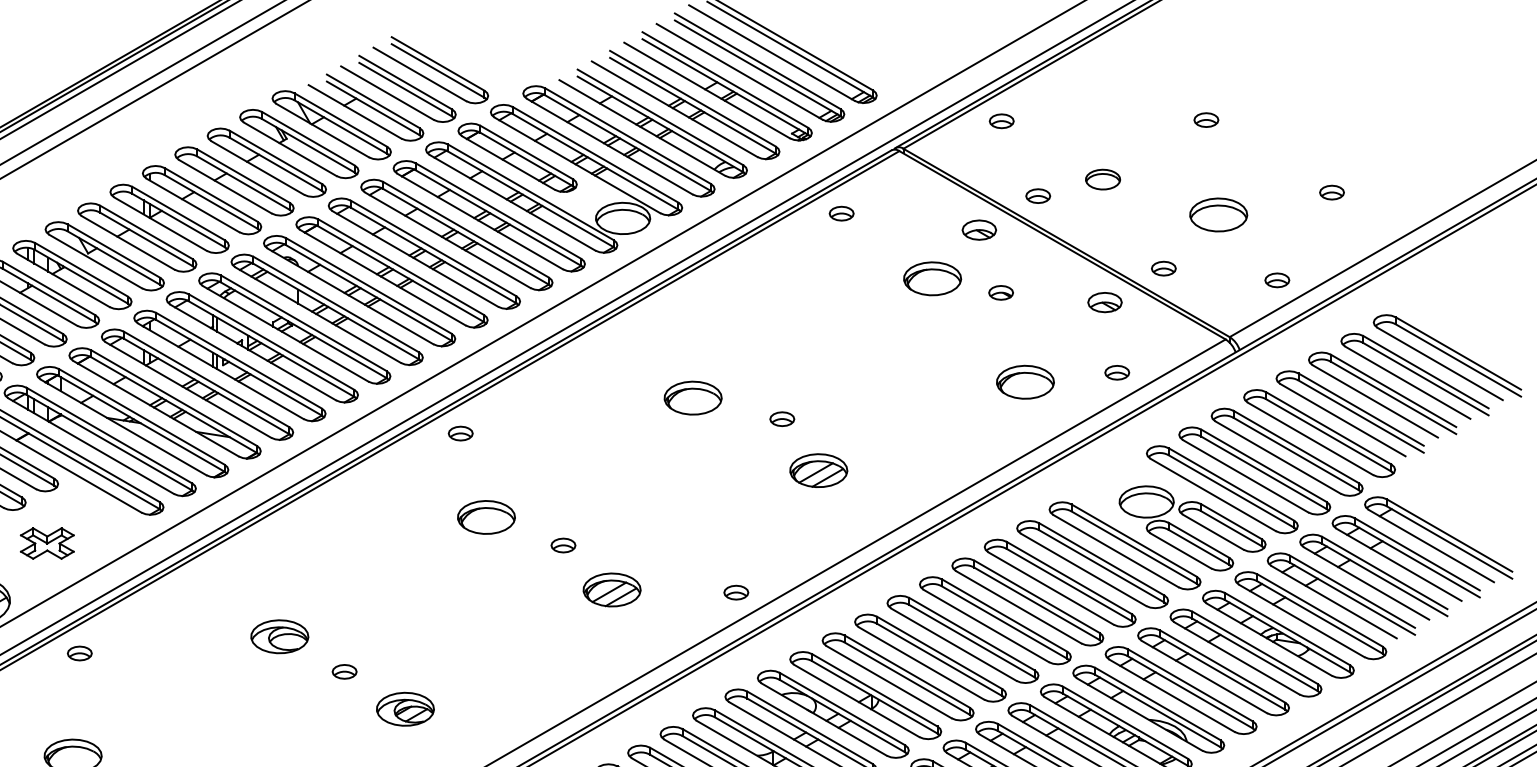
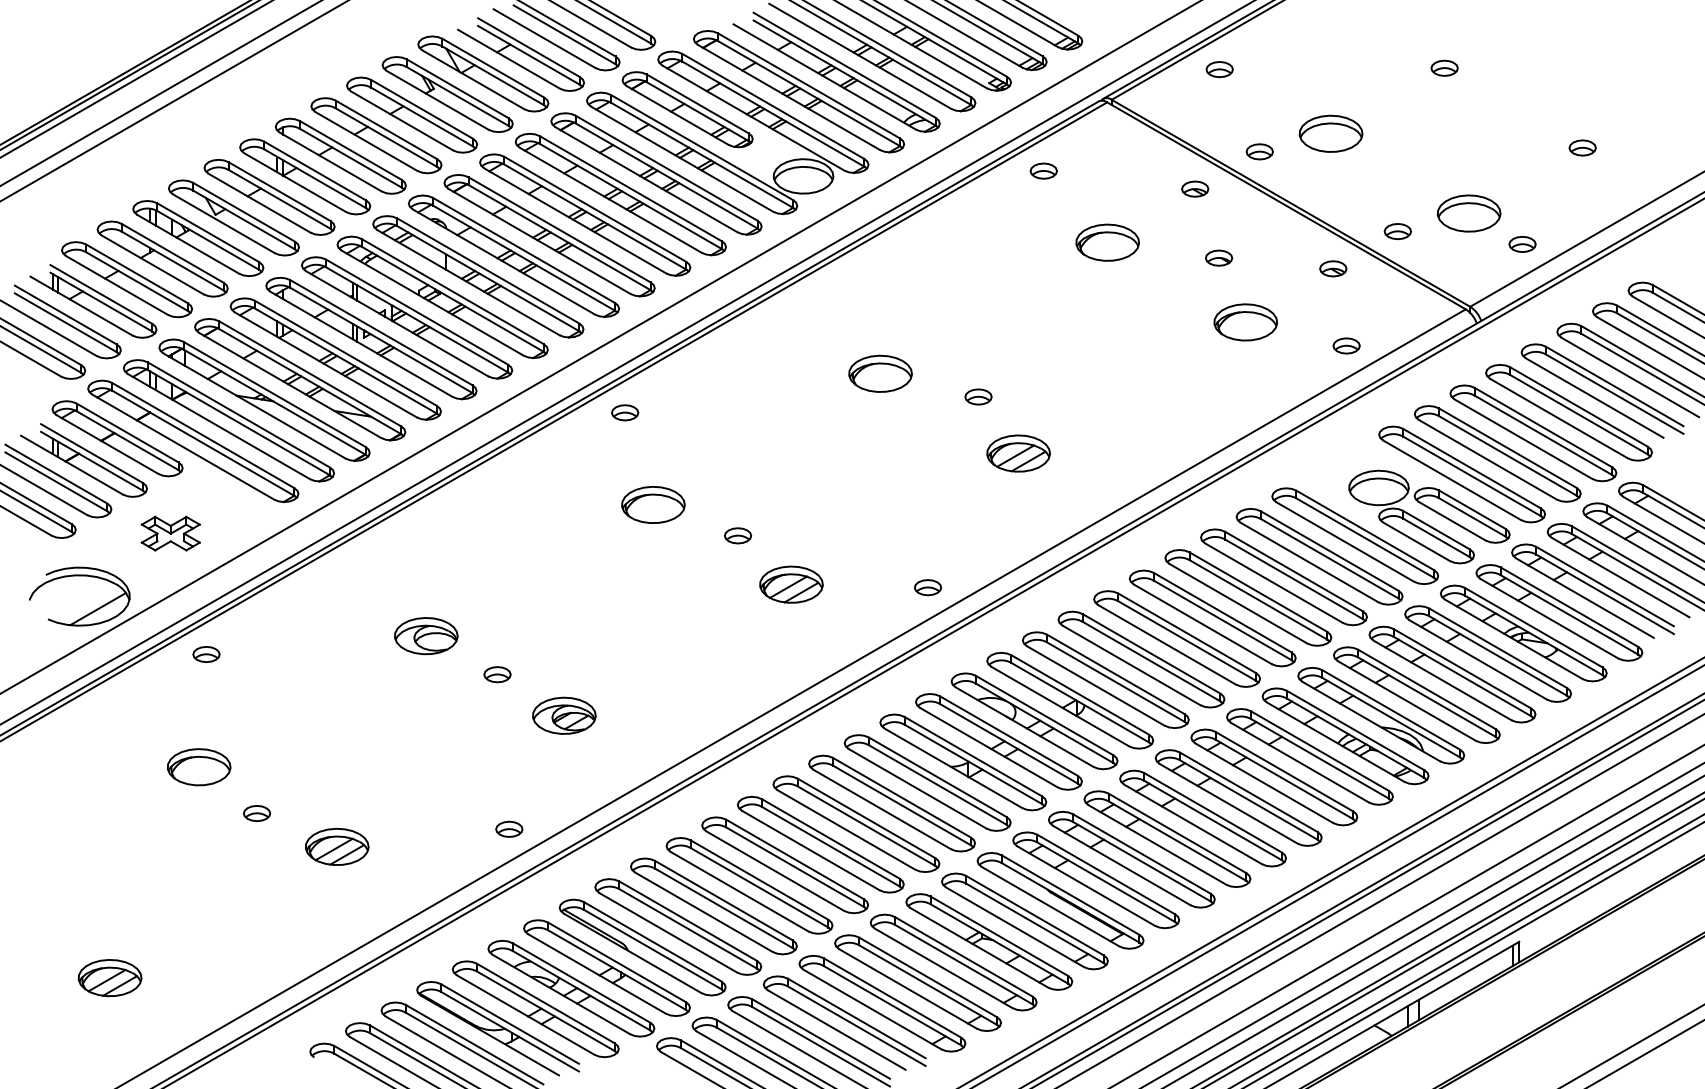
part: (1102, 179) -> (1330, 133), size x1.67
part: (1219, 214) -> (1469, 213), moved
part: (979, 229) -> (1195, 188), size x0.71
part: (932, 278) -> (1107, 242), moved
part: (1105, 302) -> (1333, 268), size x0.71
part: (1025, 382) -> (1245, 322), moved

